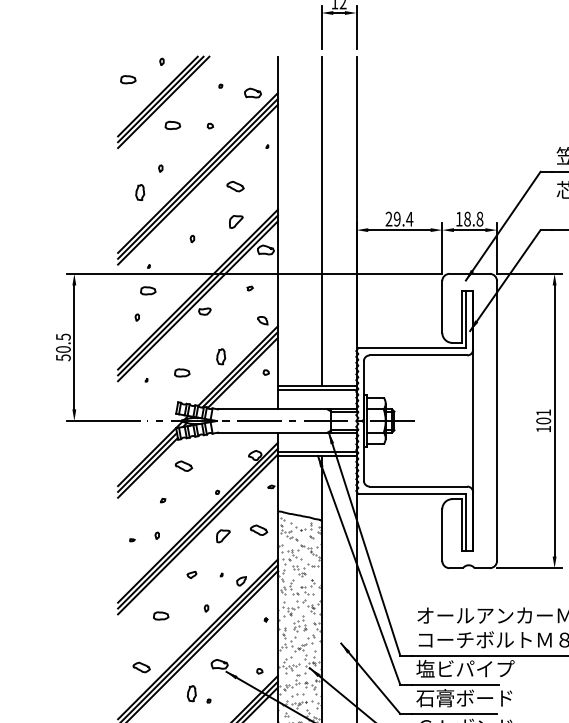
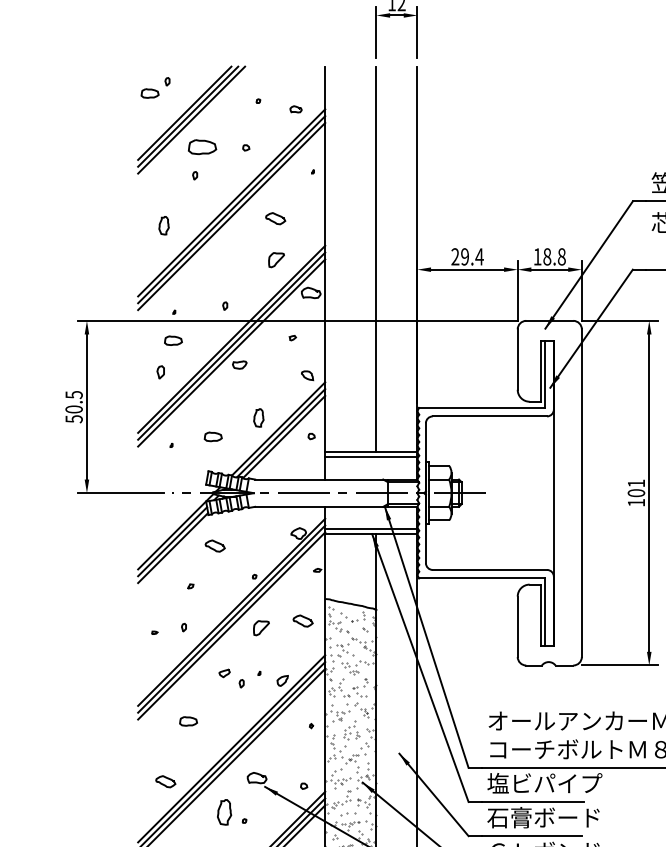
part: (161, 61) -> (167, 81), moved
part: (252, 93) -> (295, 109), size x0.6
part: (172, 124) -> (201, 146), size x1.6
part: (161, 168) -> (195, 175), moved
part: (192, 238) -> (225, 305), moved
part: (137, 317) -> (160, 371), size x1.6
part: (206, 608) -> (241, 683), moved
part: (191, 693) -> (224, 812), size x1.4

